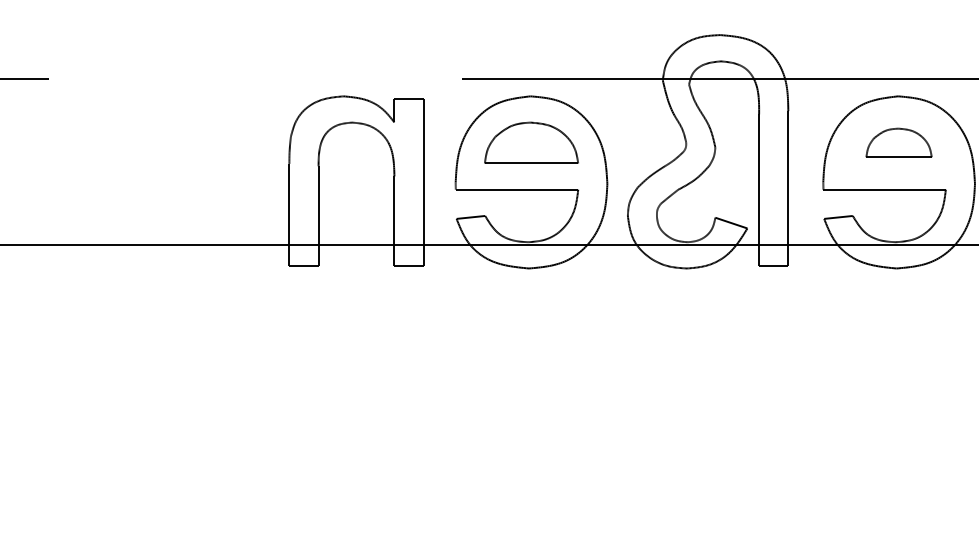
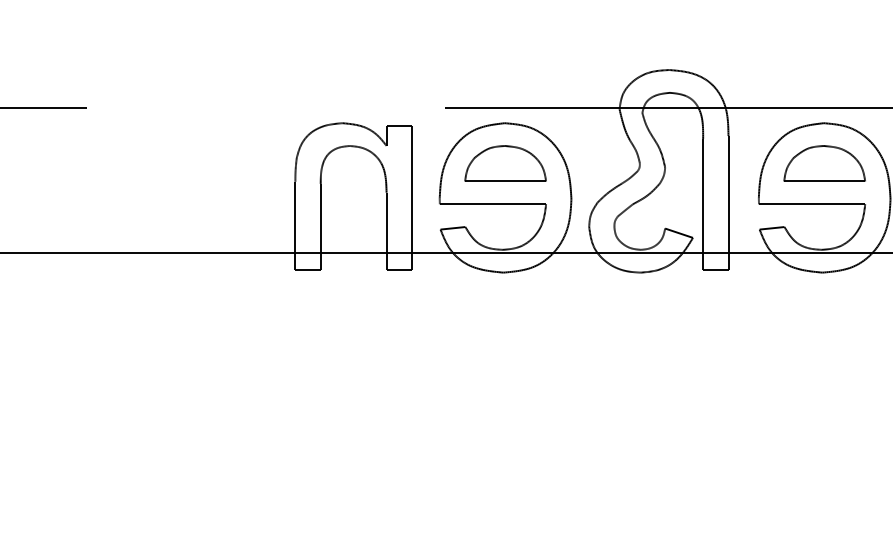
part: (898, 142) -> (824, 163), size x1.43

